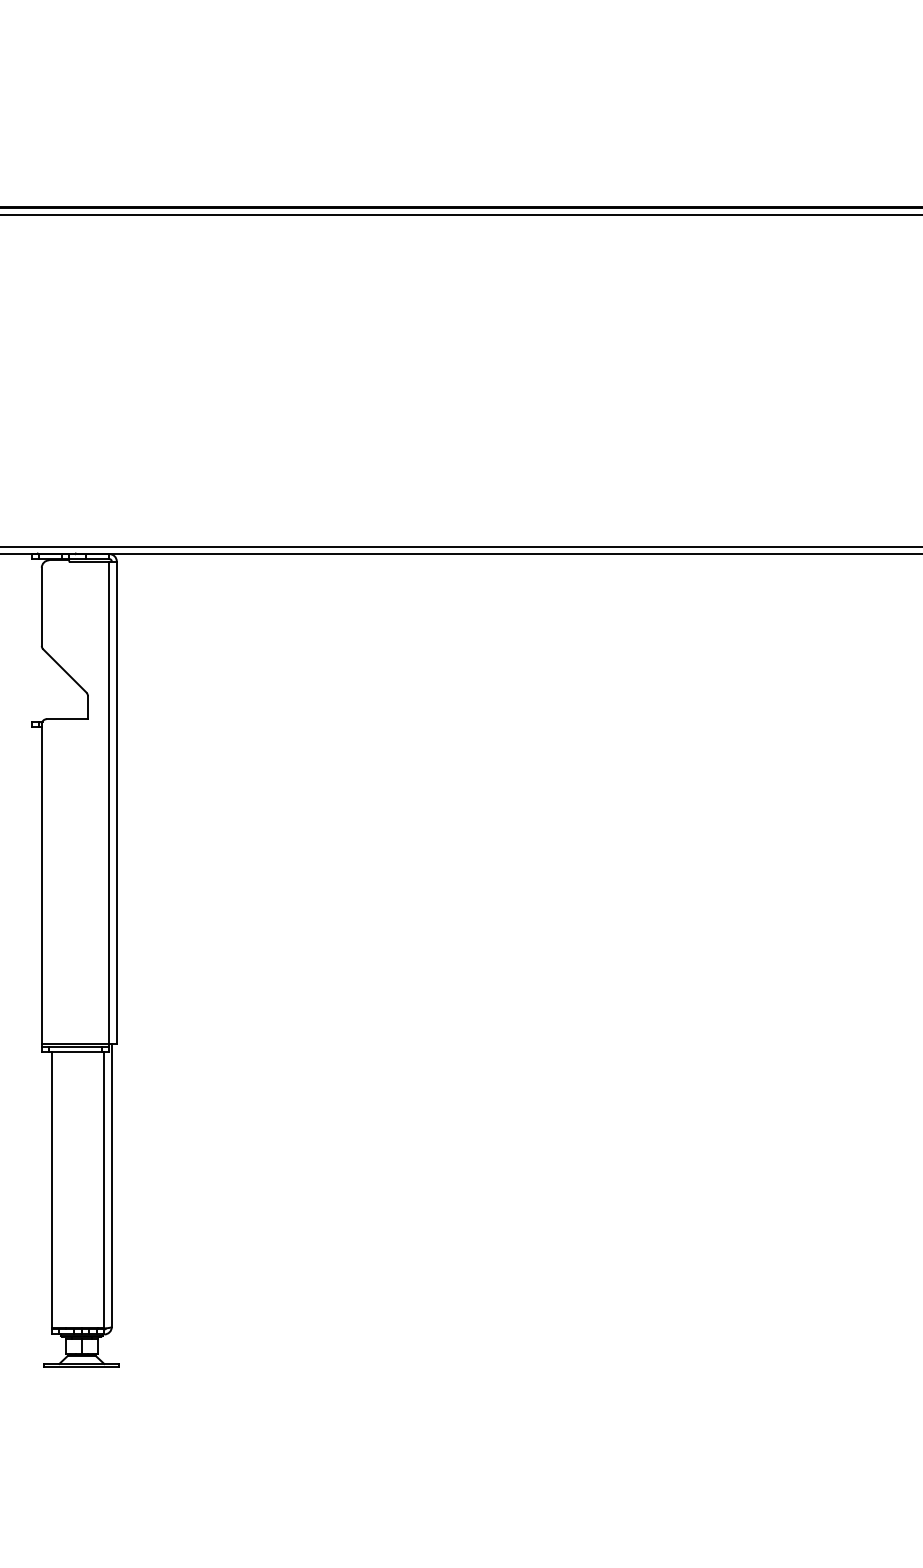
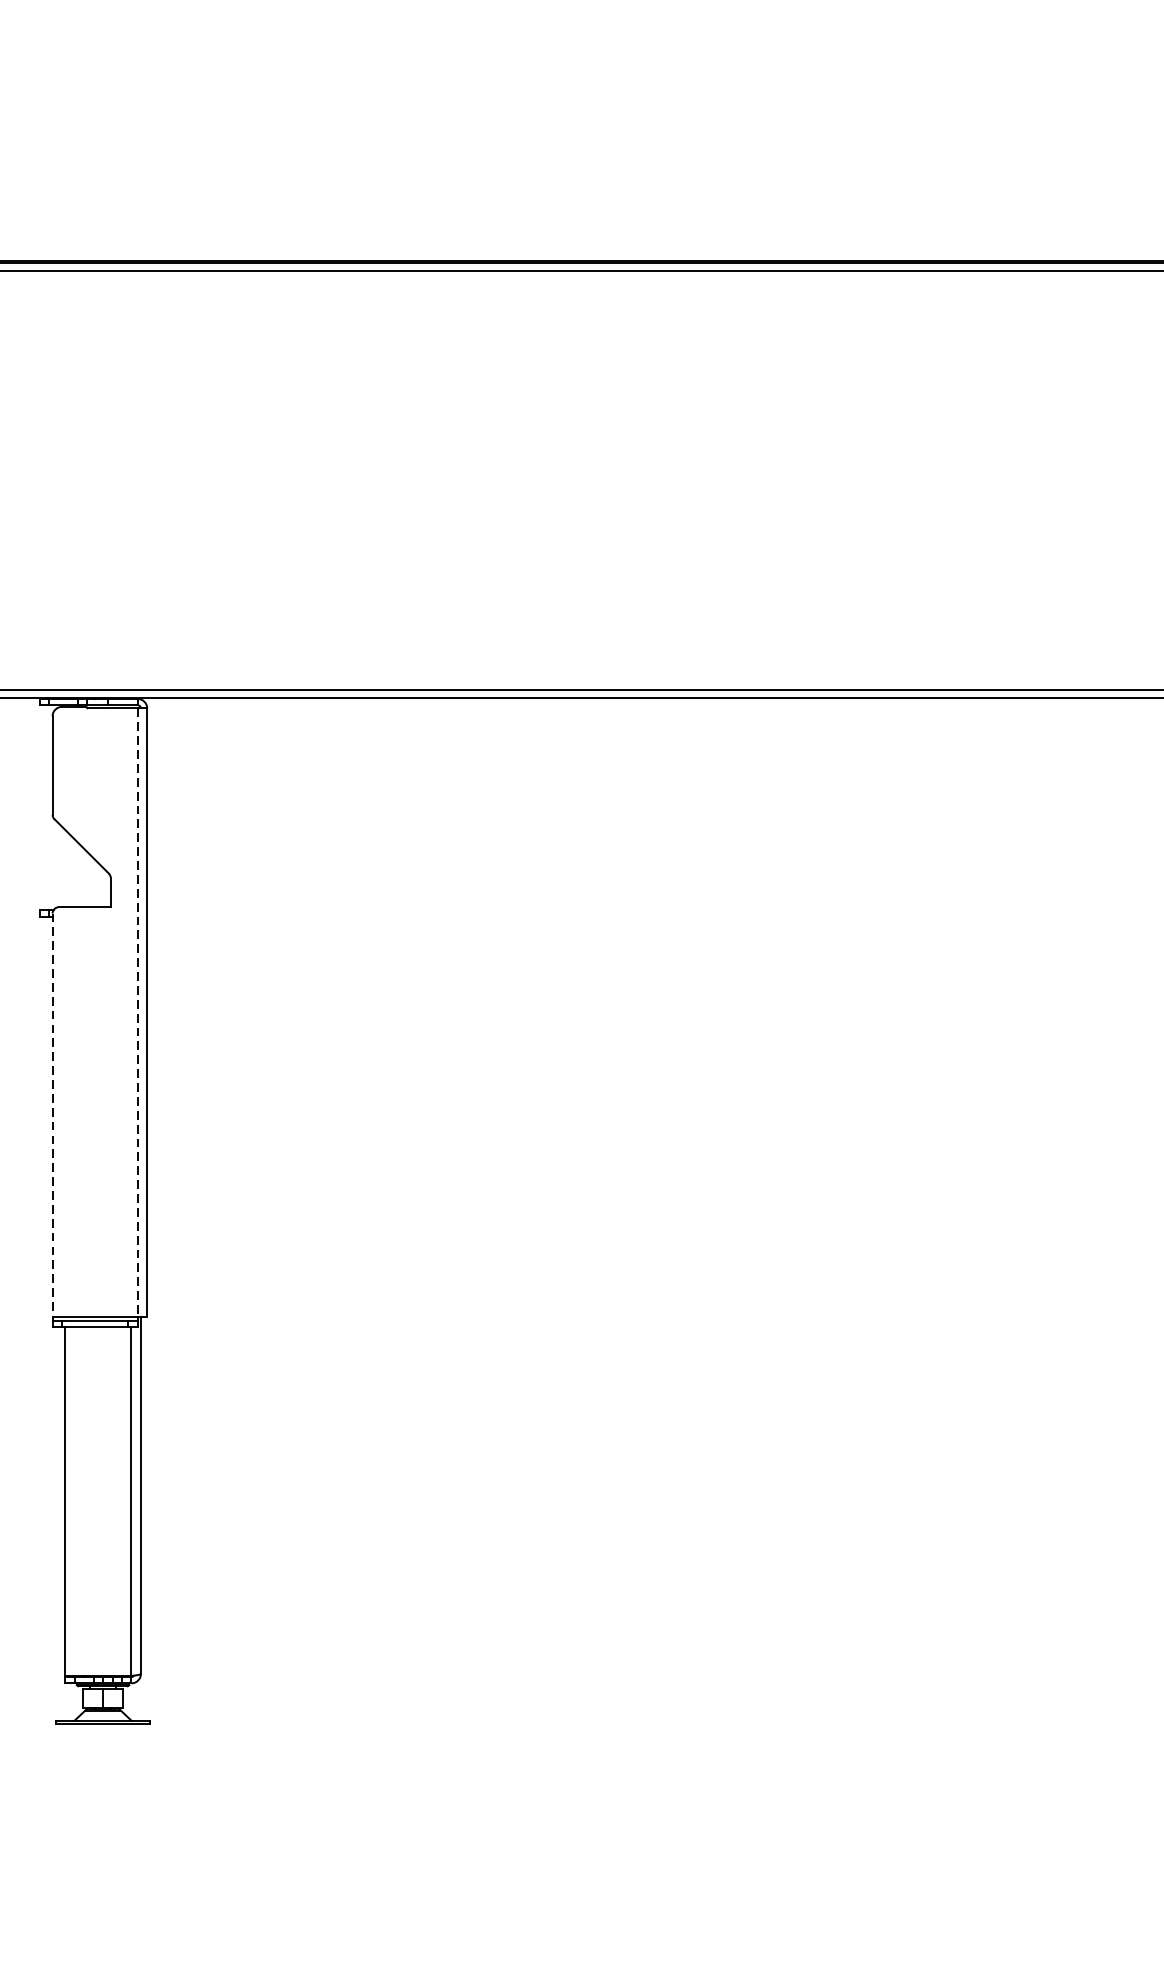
line: (109, 803) -> (137, 1013), solid -> dashed
line: (41, 884) -> (52, 1115), solid -> dashed

